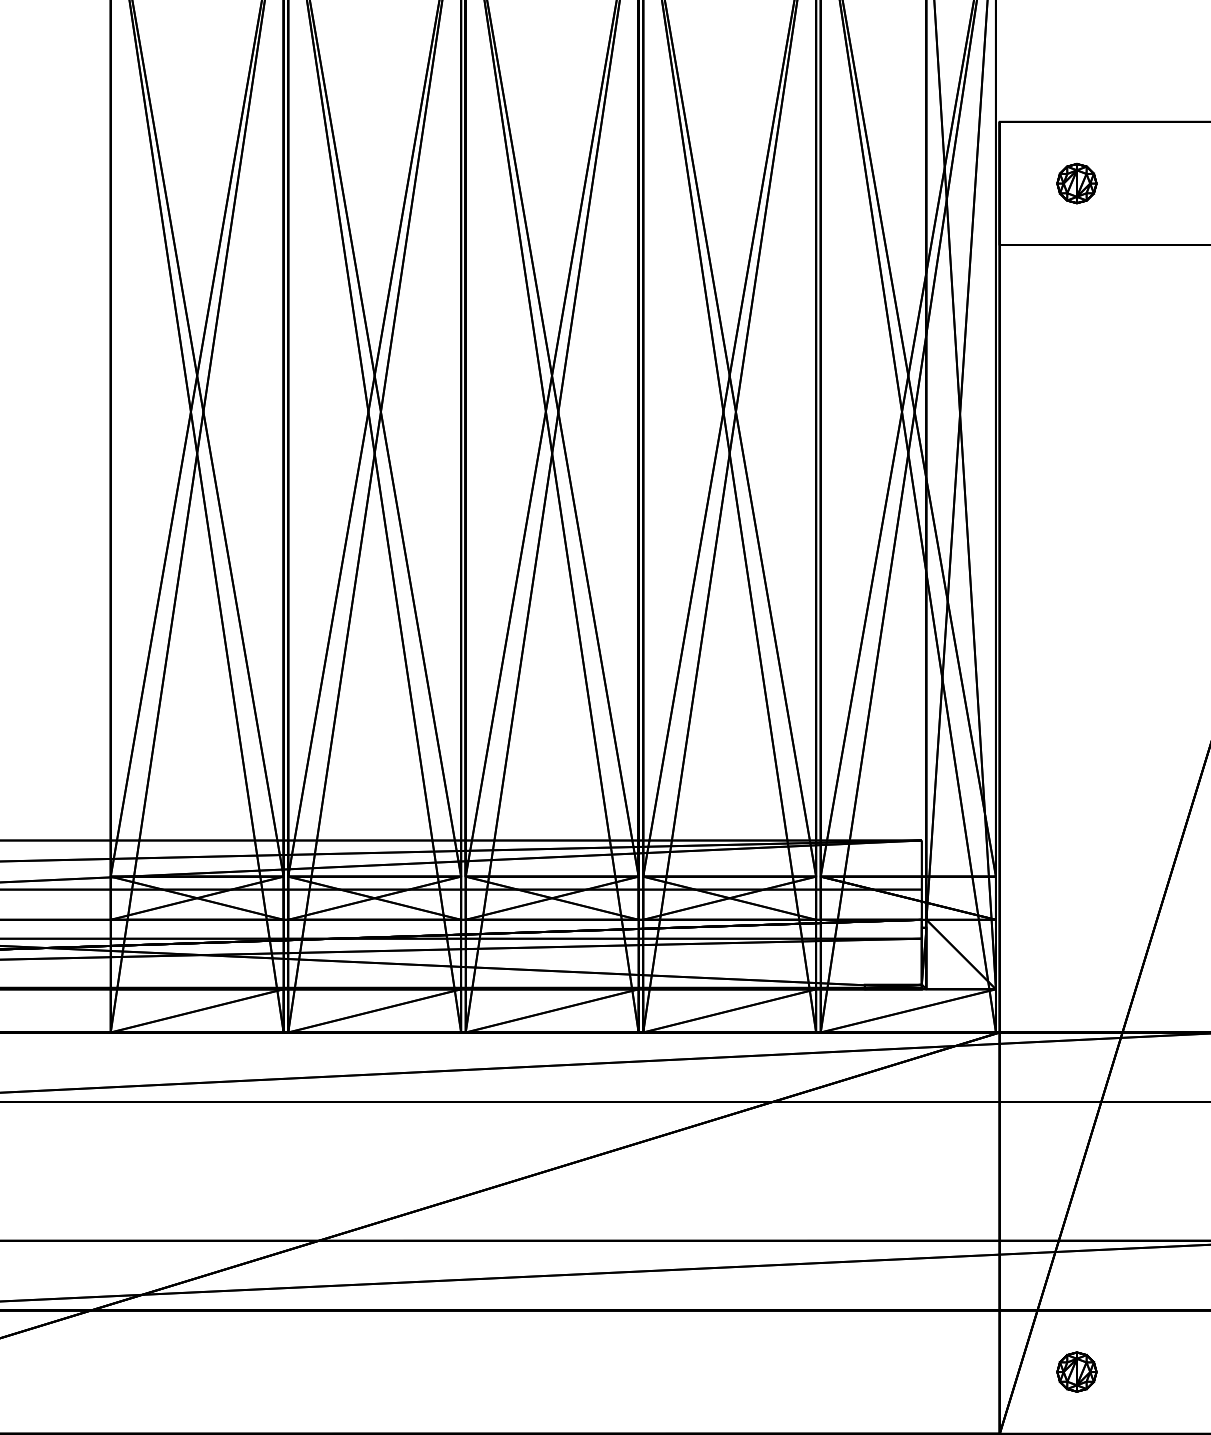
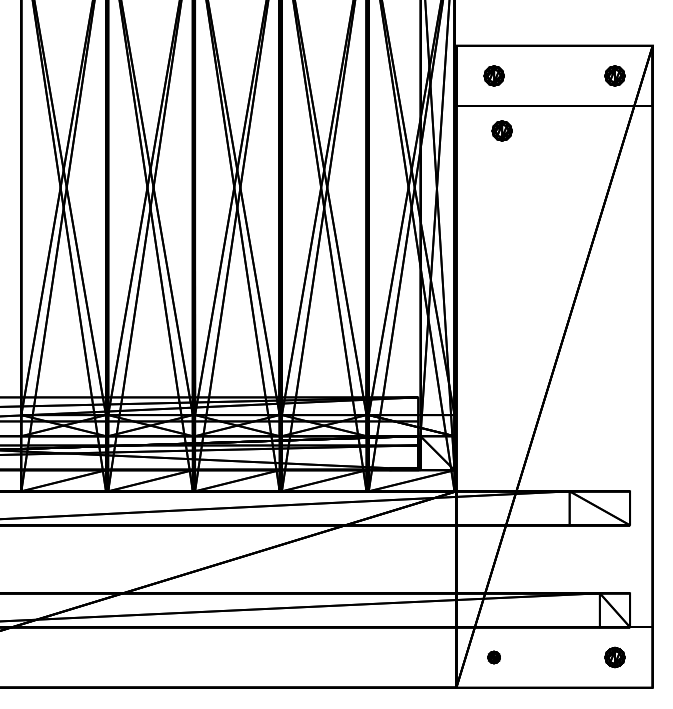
part: (1091, 295) -> (501, 130), added
part: (1075, 1372) -> (493, 657), size x0.6

